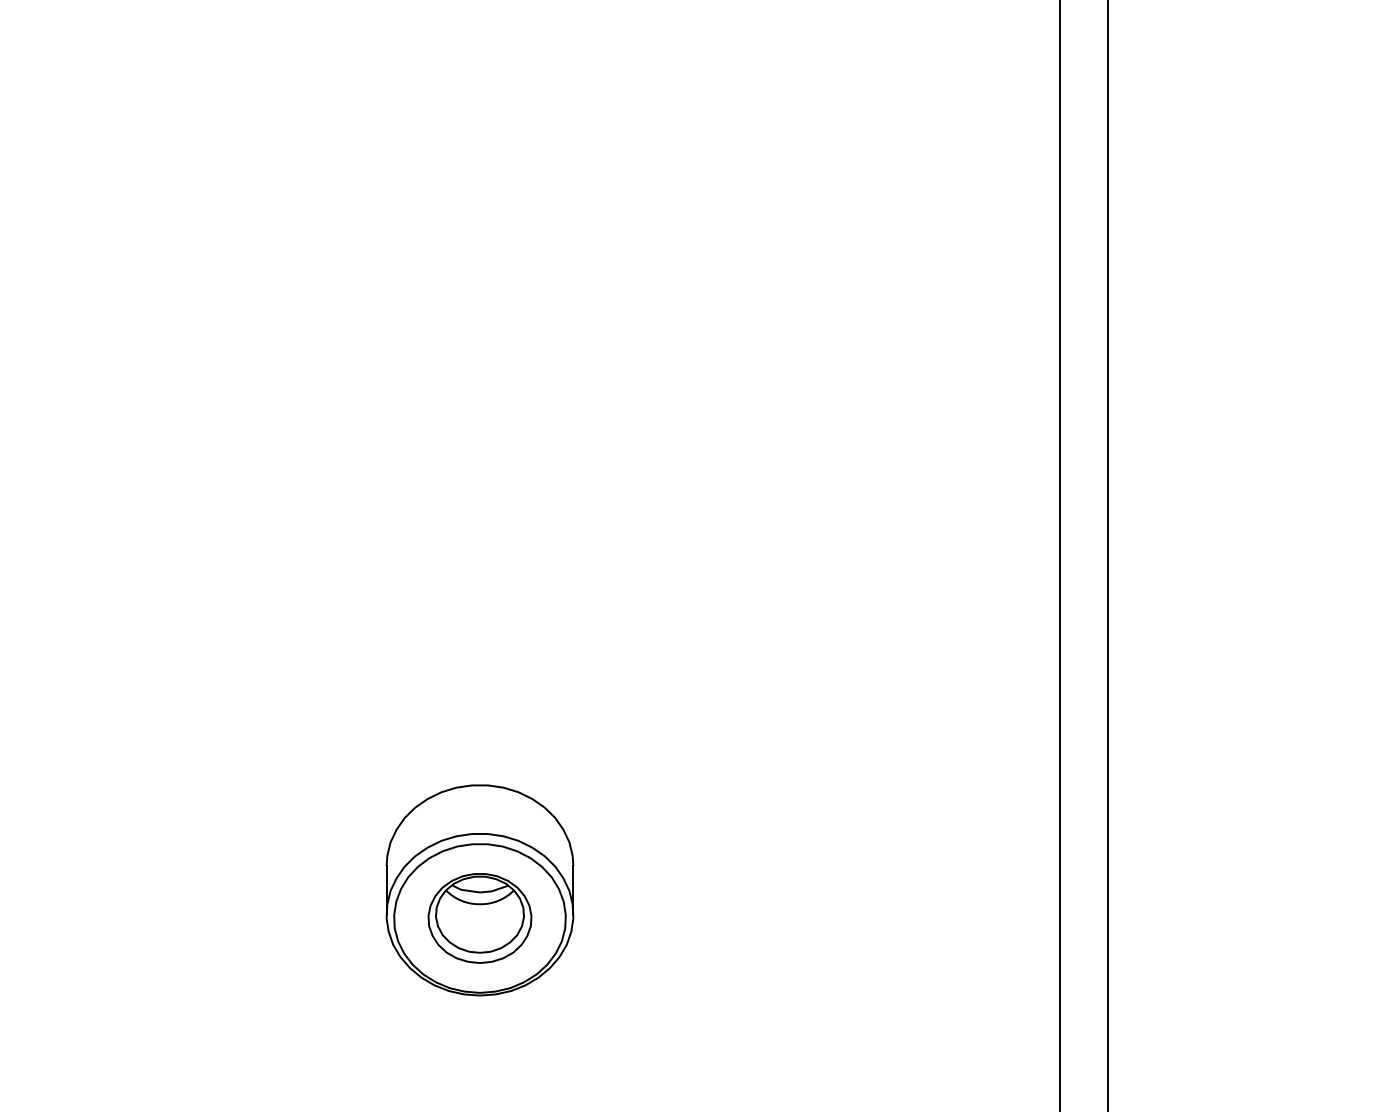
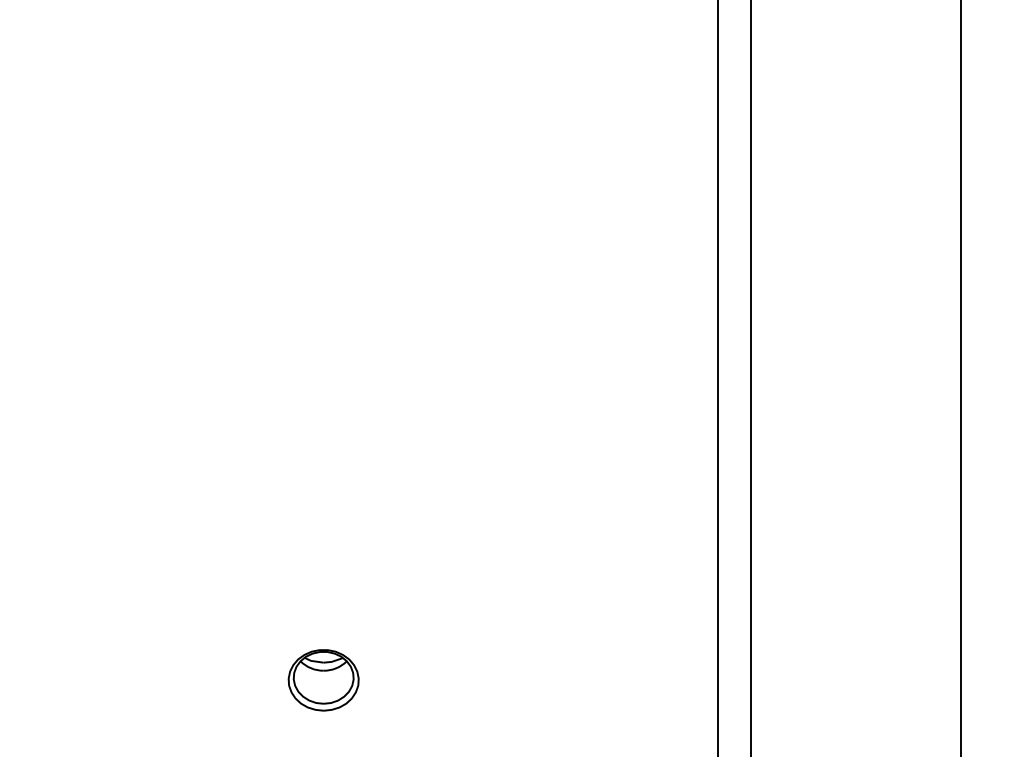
part: (479, 889) -> (323, 660), removed

